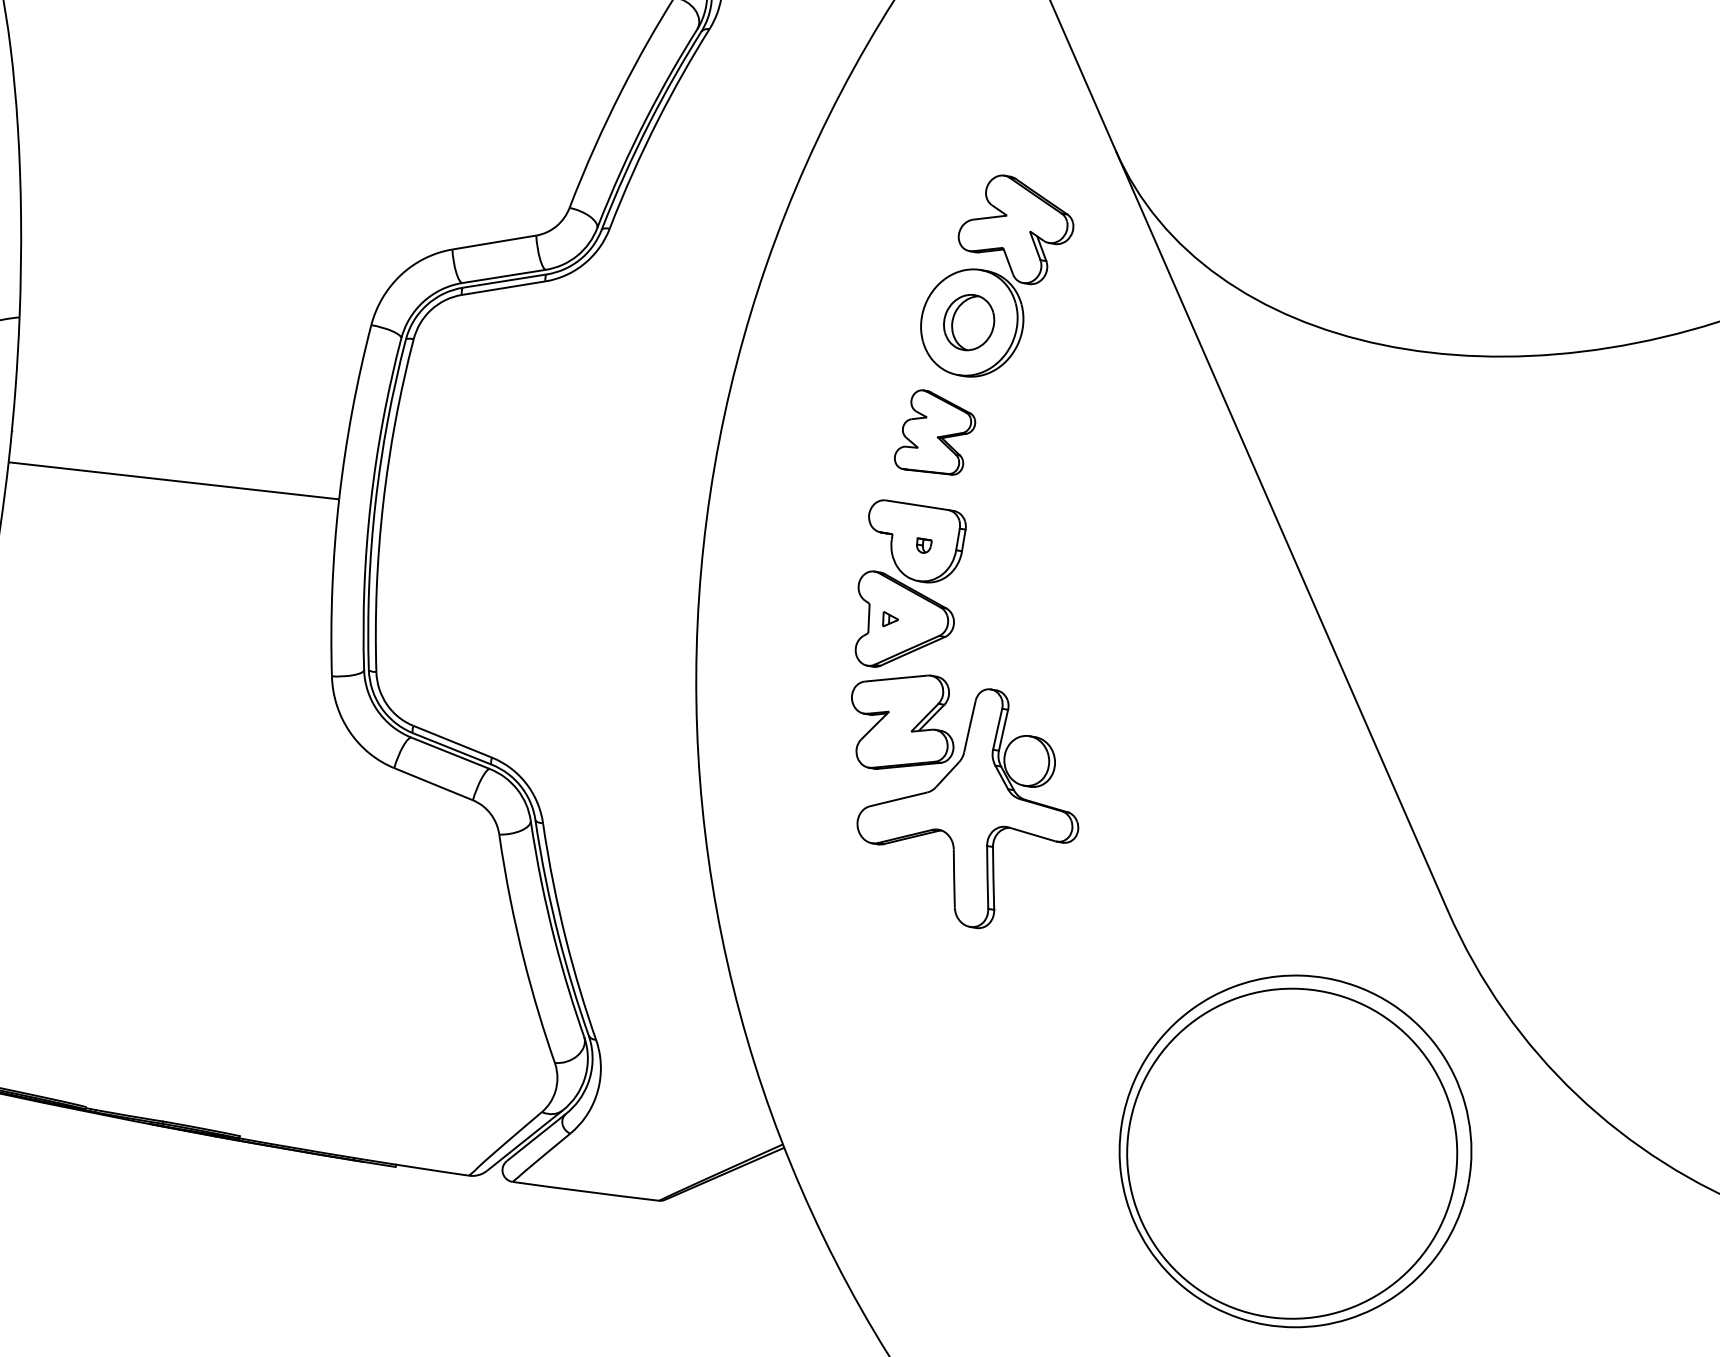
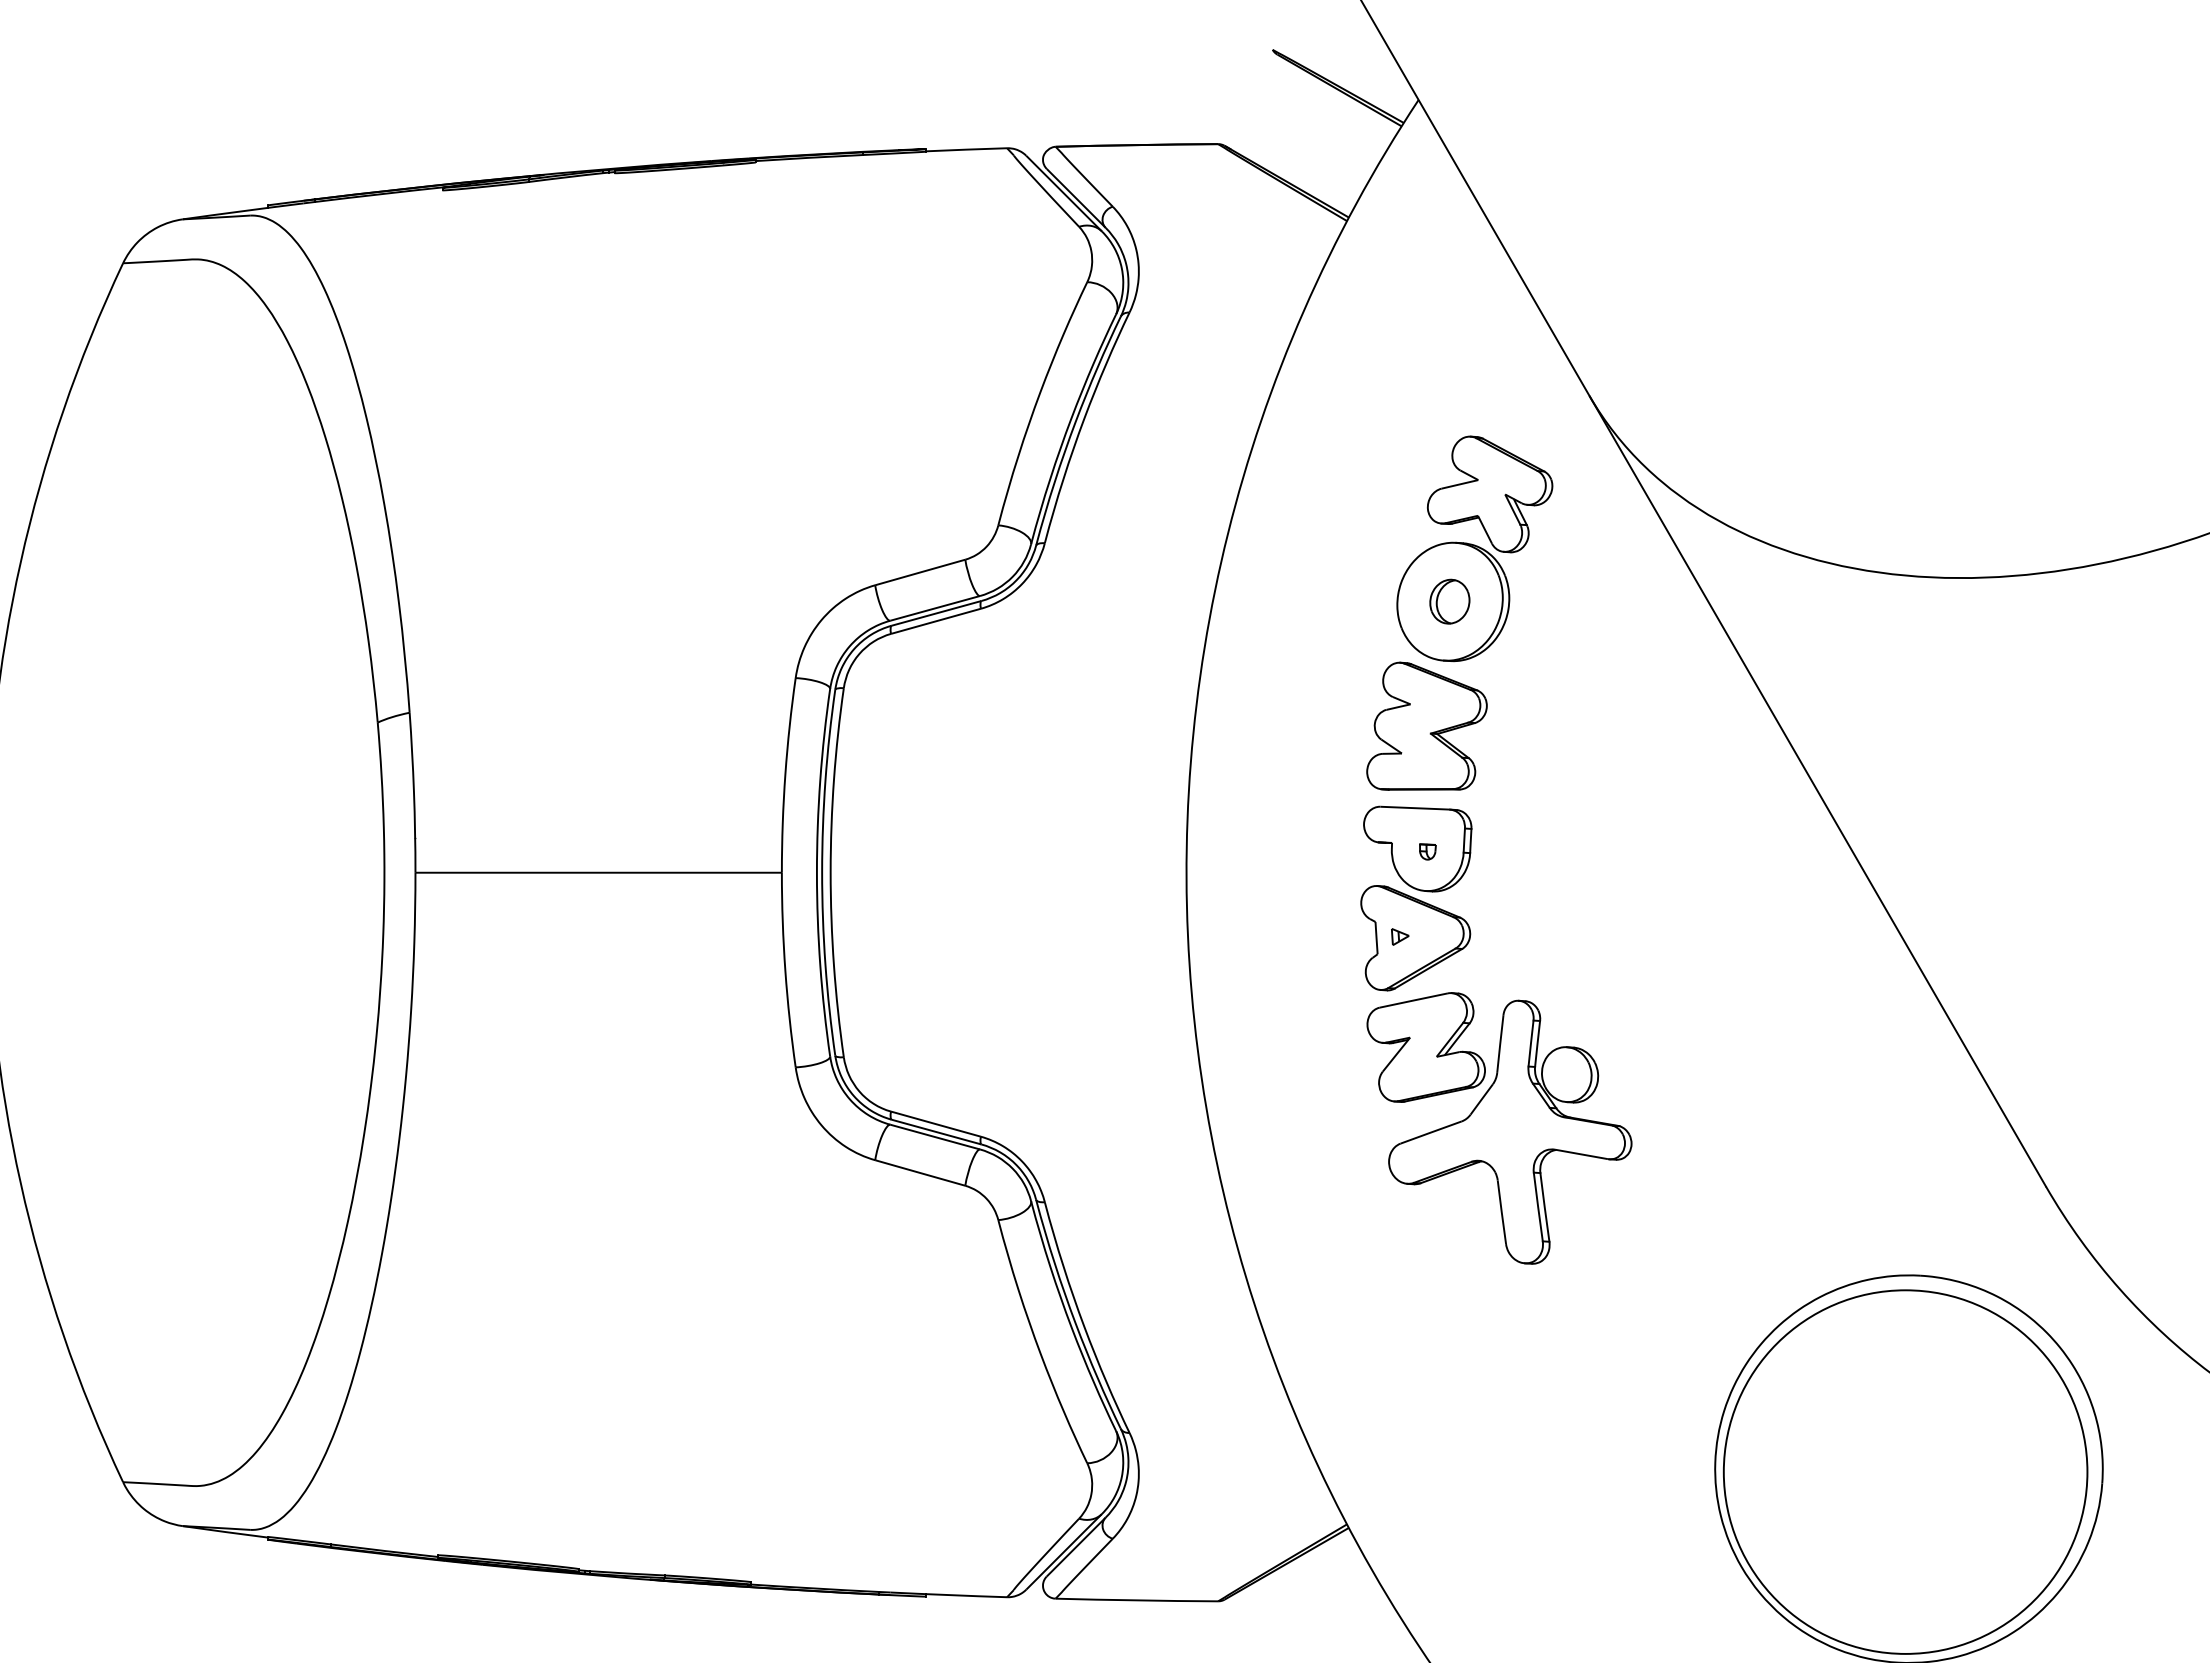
part: (968, 322) -> (1449, 601), size x0.71
part: (935, 431) -> (1426, 725), size x1.43

